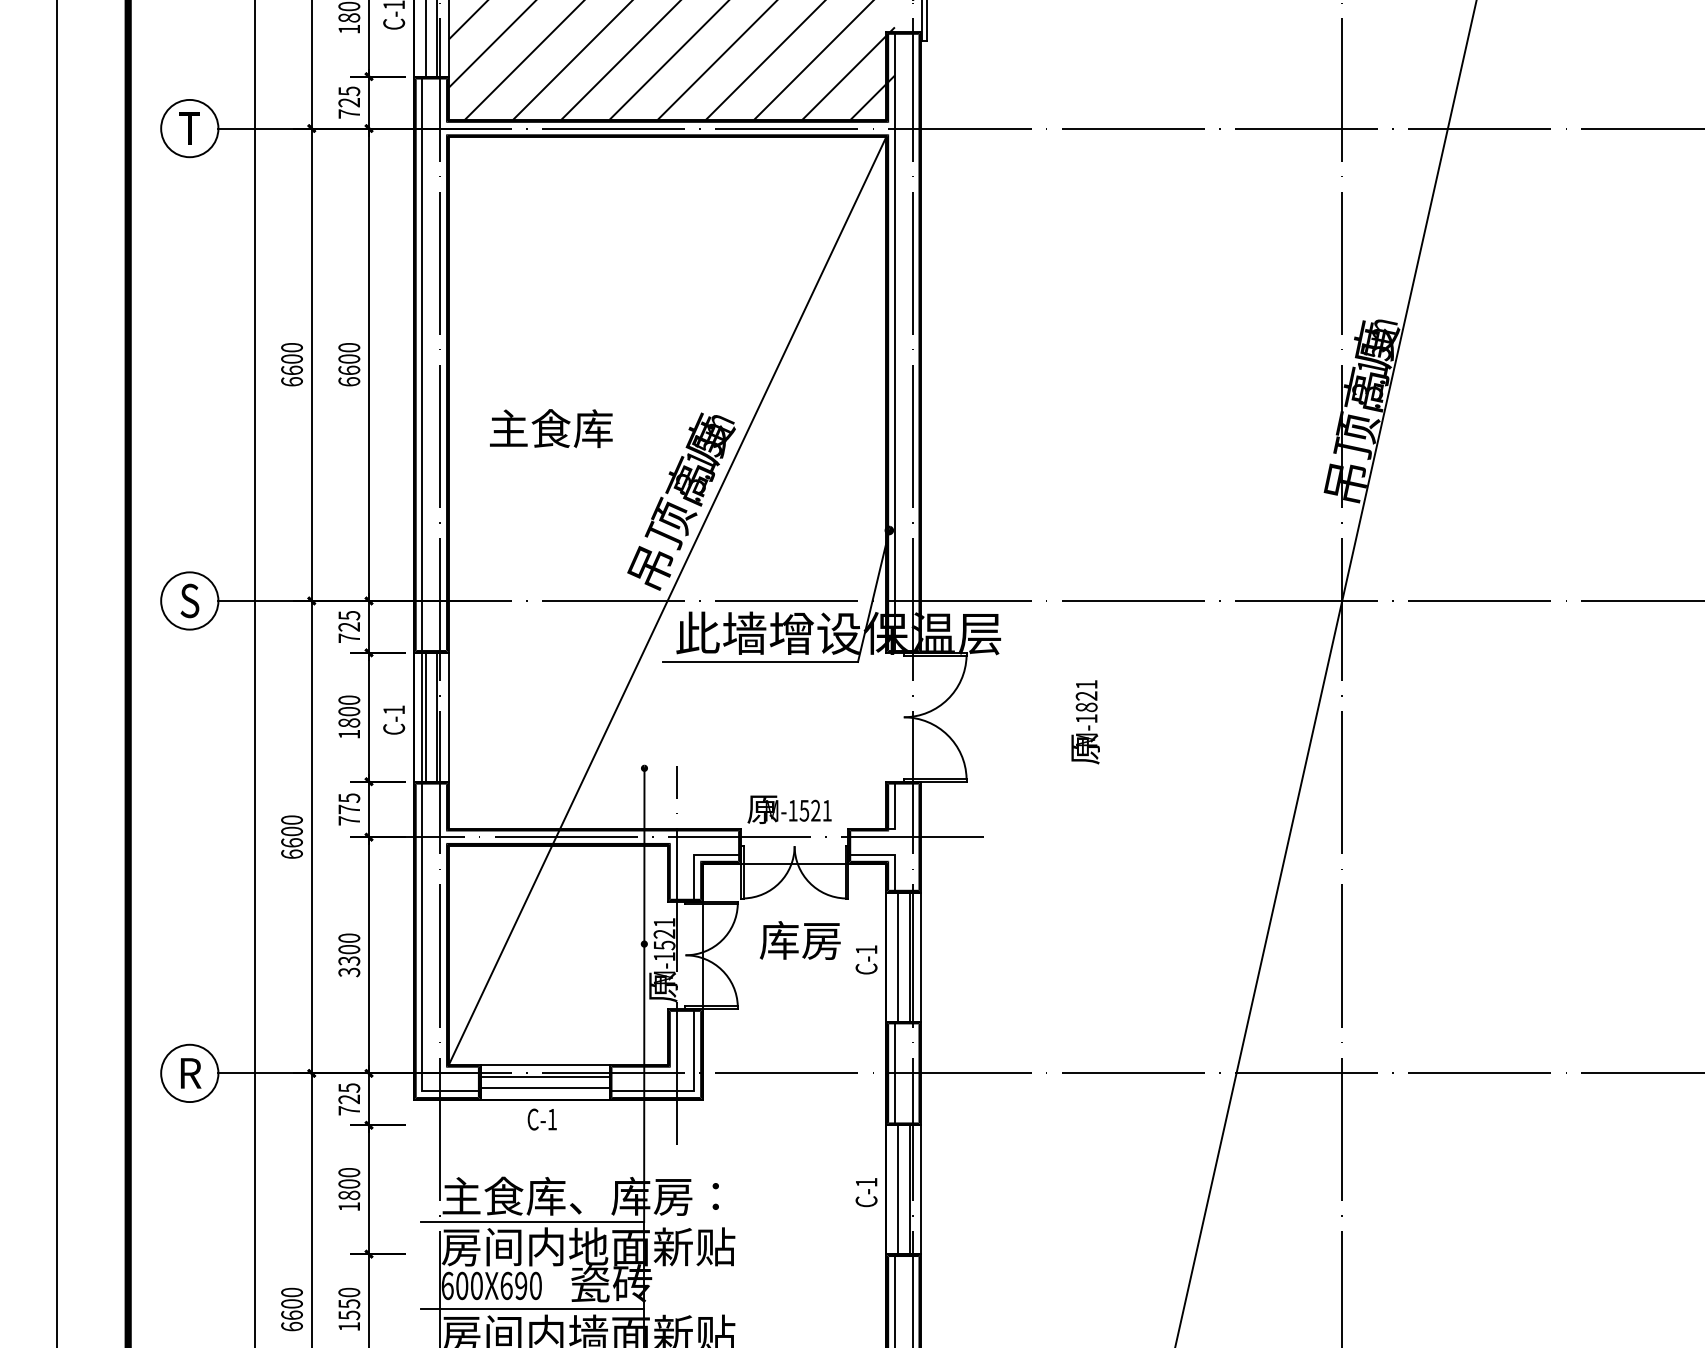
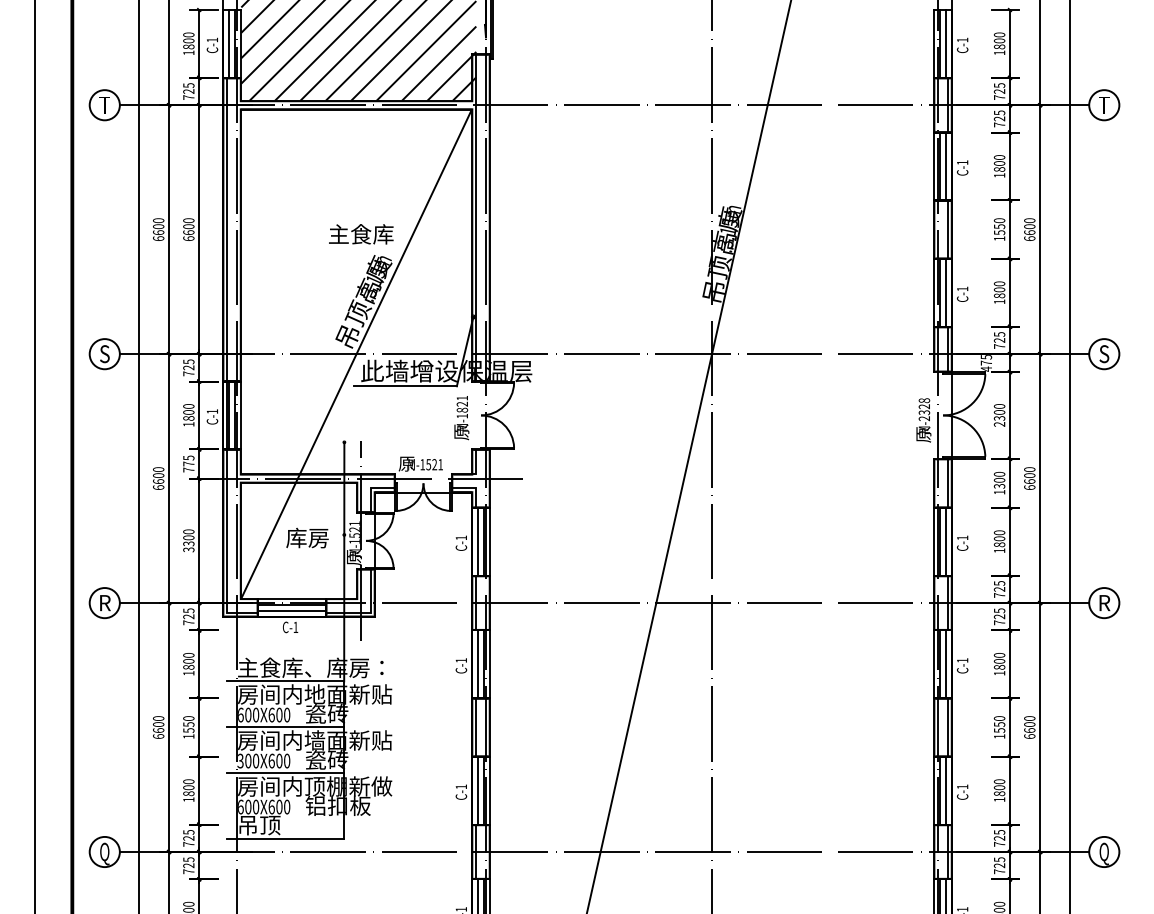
text: (551, 428) -> (361, 234), moved
text: (1084, 723) -> (461, 418), moved
text: (800, 939) -> (307, 537), moved
text: (521, 1284) -> (279, 714), 600X690 -> 600X600

